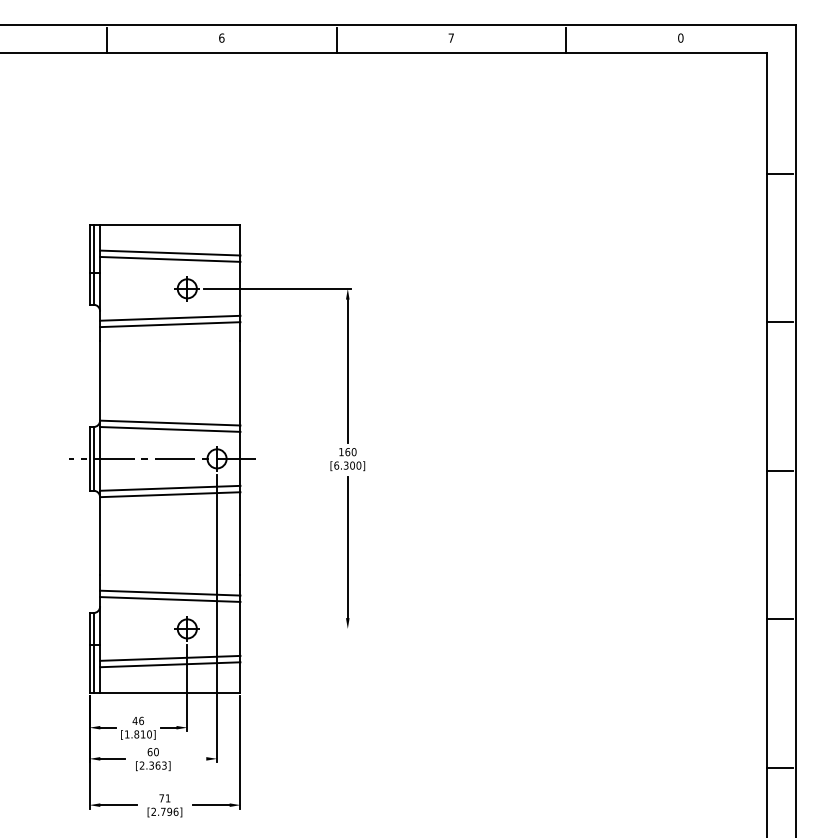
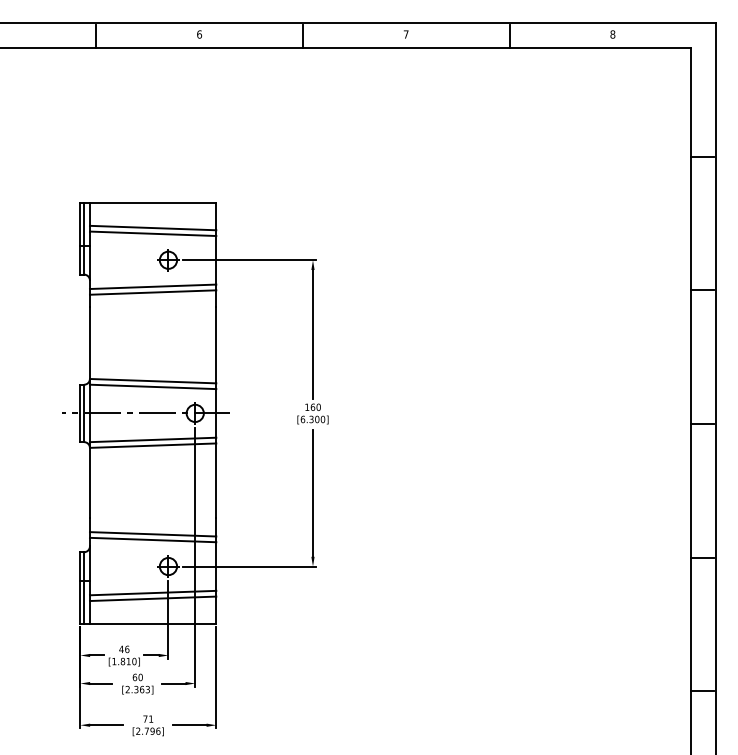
text: (680, 37) -> (612, 33), 0 -> 8
line: (277, 628) -> (249, 566), added
line: (193, 758) -> (174, 683), added

